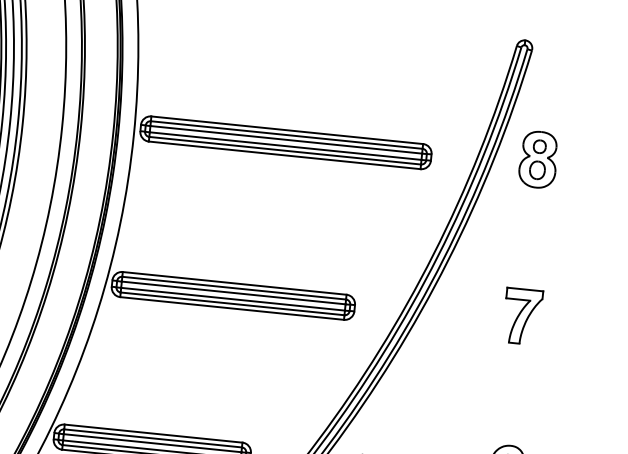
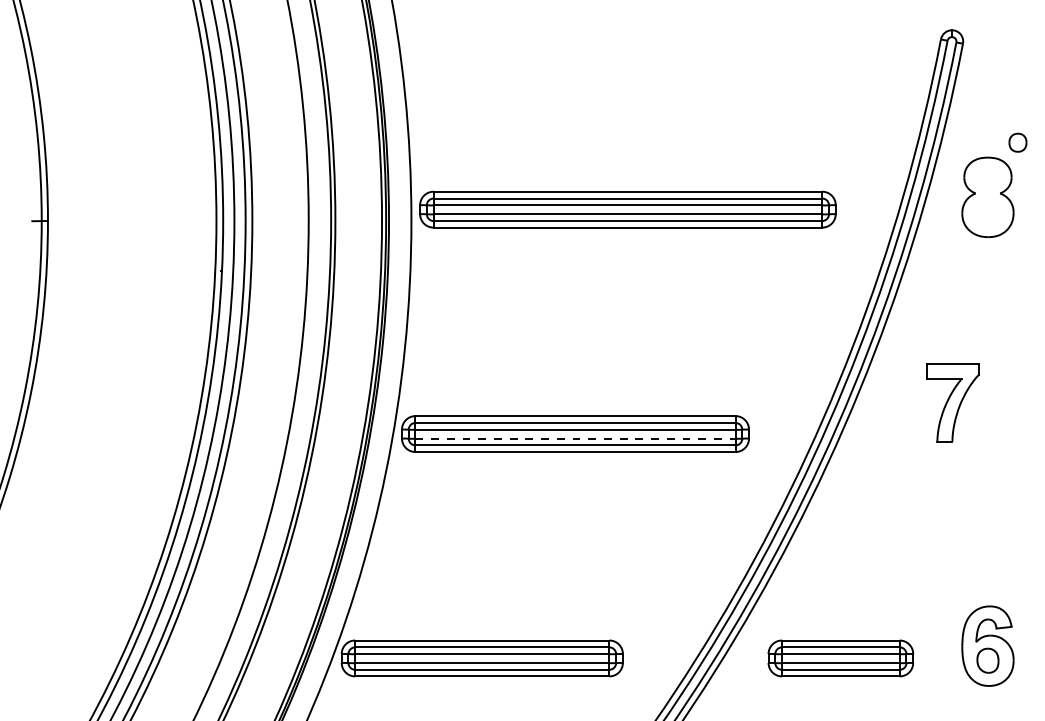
part: (539, 146) -> (1017, 142), moved
part: (537, 170) -> (987, 212), removed
line: (233, 299) -> (576, 438), solid -> dashed
part: (522, 316) -> (952, 402), moved

